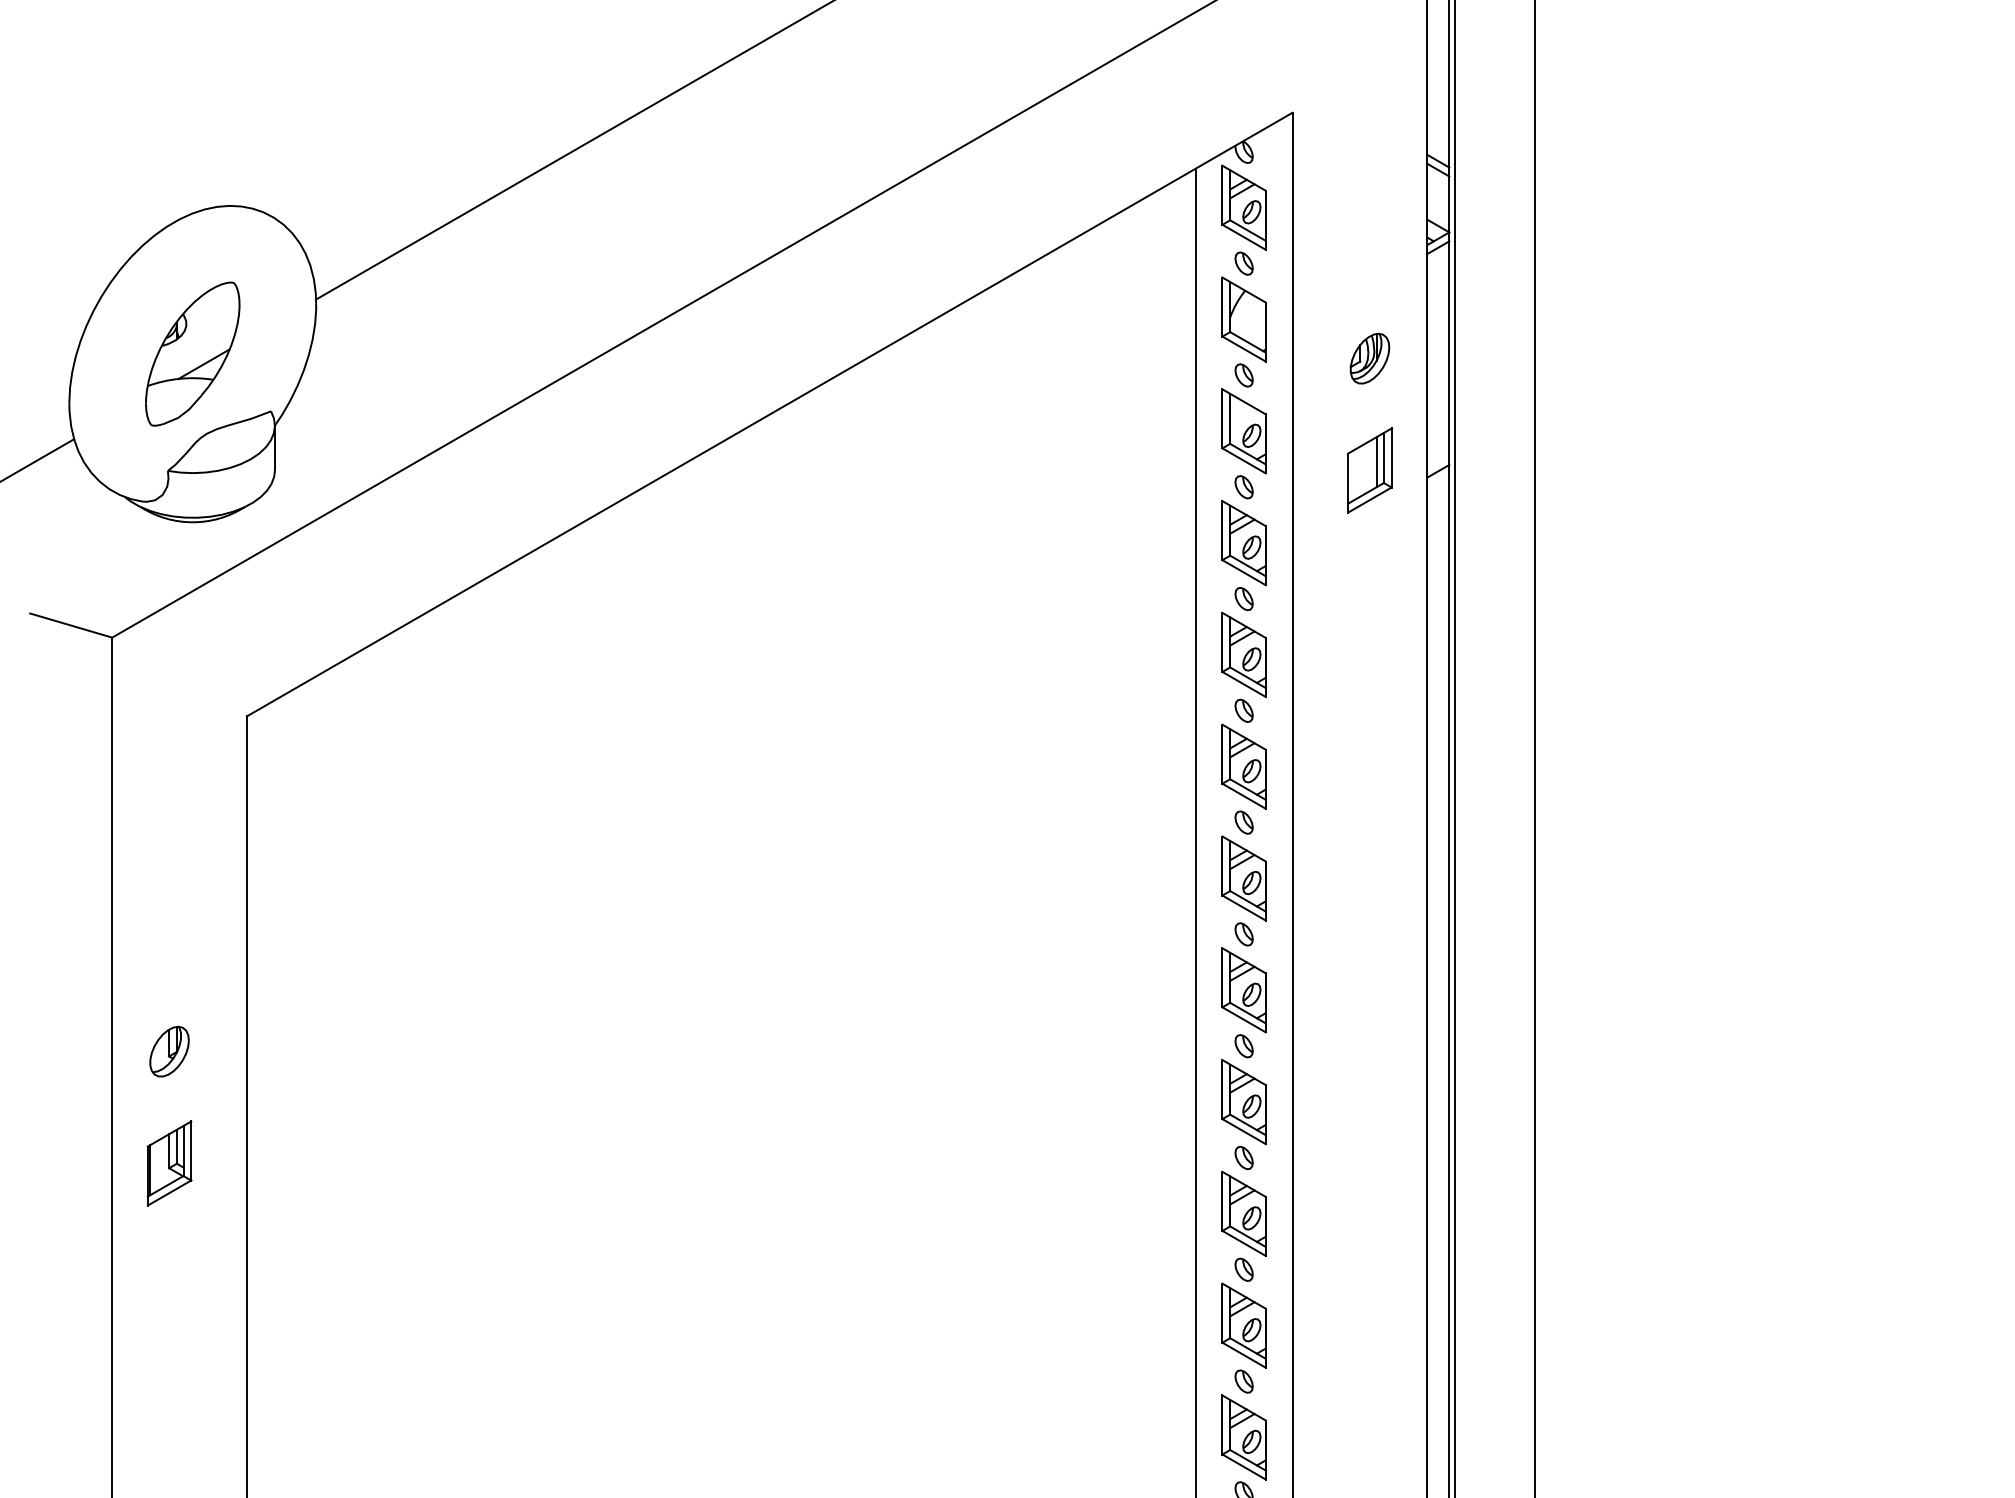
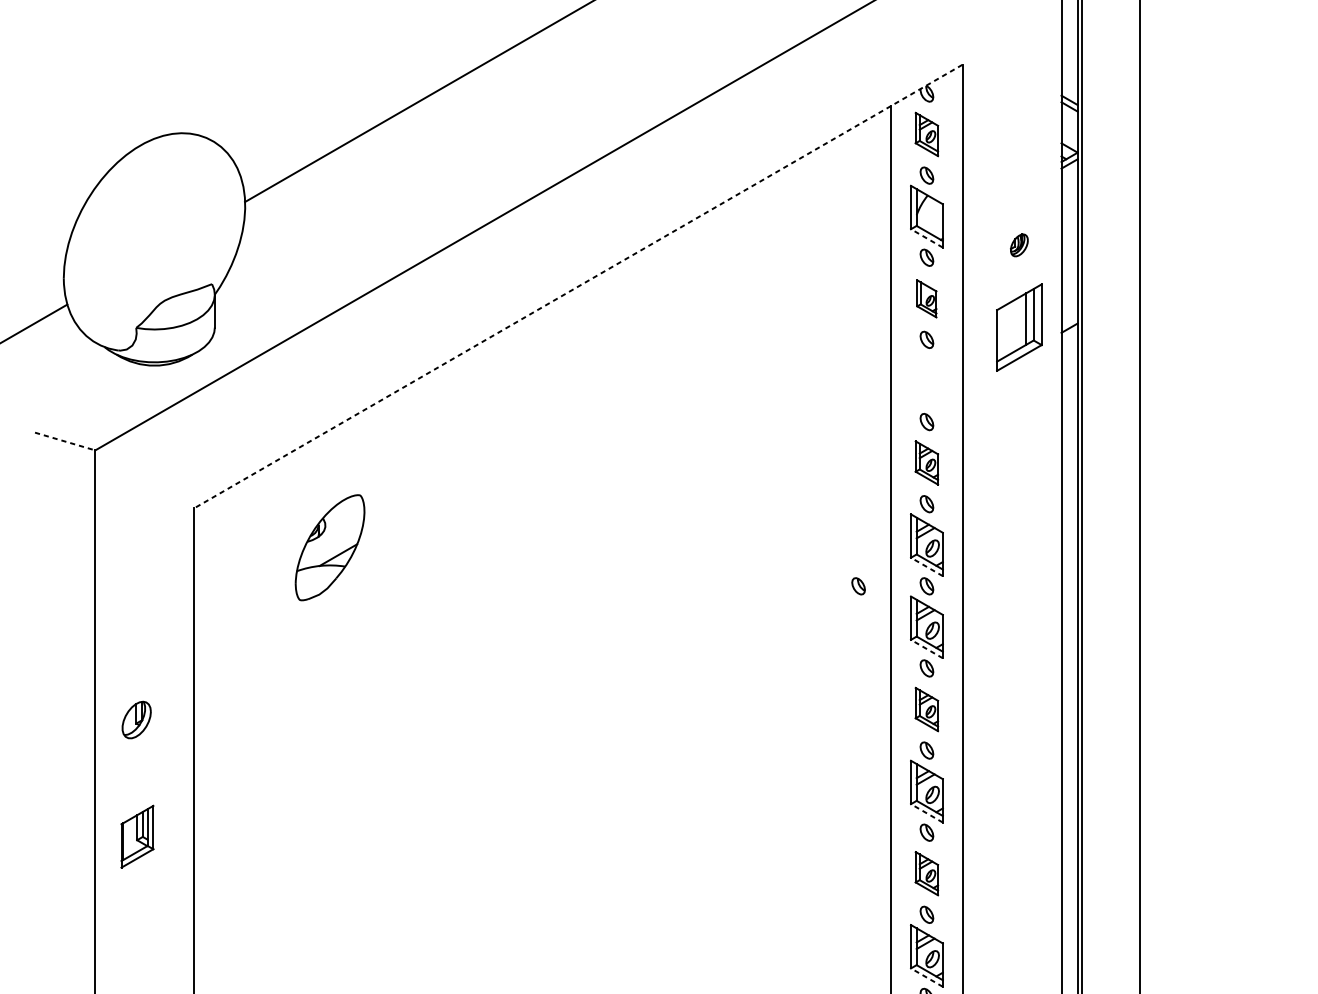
part: (1243, 207) -> (926, 134), size x0.7
line: (1243, 348) -> (926, 237), solid -> dashed
part: (192, 353) -> (329, 547), moved
part: (1369, 358) -> (1019, 245), size x0.6
line: (769, 414) -> (578, 286), solid -> dashed
part: (1243, 431) -> (926, 298), size x0.6
part: (1369, 470) -> (1019, 327), size x1.4
part: (1243, 543) -> (926, 381), removed
line: (71, 625) -> (65, 441), solid -> dashed
part: (1243, 654) -> (926, 462), size x0.7
line: (1243, 796) -> (926, 567), solid -> dashed
part: (1150, 822) -> (858, 586), added
line: (1243, 907) -> (926, 648), solid -> dashed
part: (1243, 990) -> (926, 709), size x0.7
part: (169, 1051) -> (136, 719), moved
line: (1243, 1131) -> (926, 813), solid -> dashed
part: (1243, 1213) -> (926, 873), size x0.7
line: (1243, 1354) -> (926, 977), solid -> dashed

